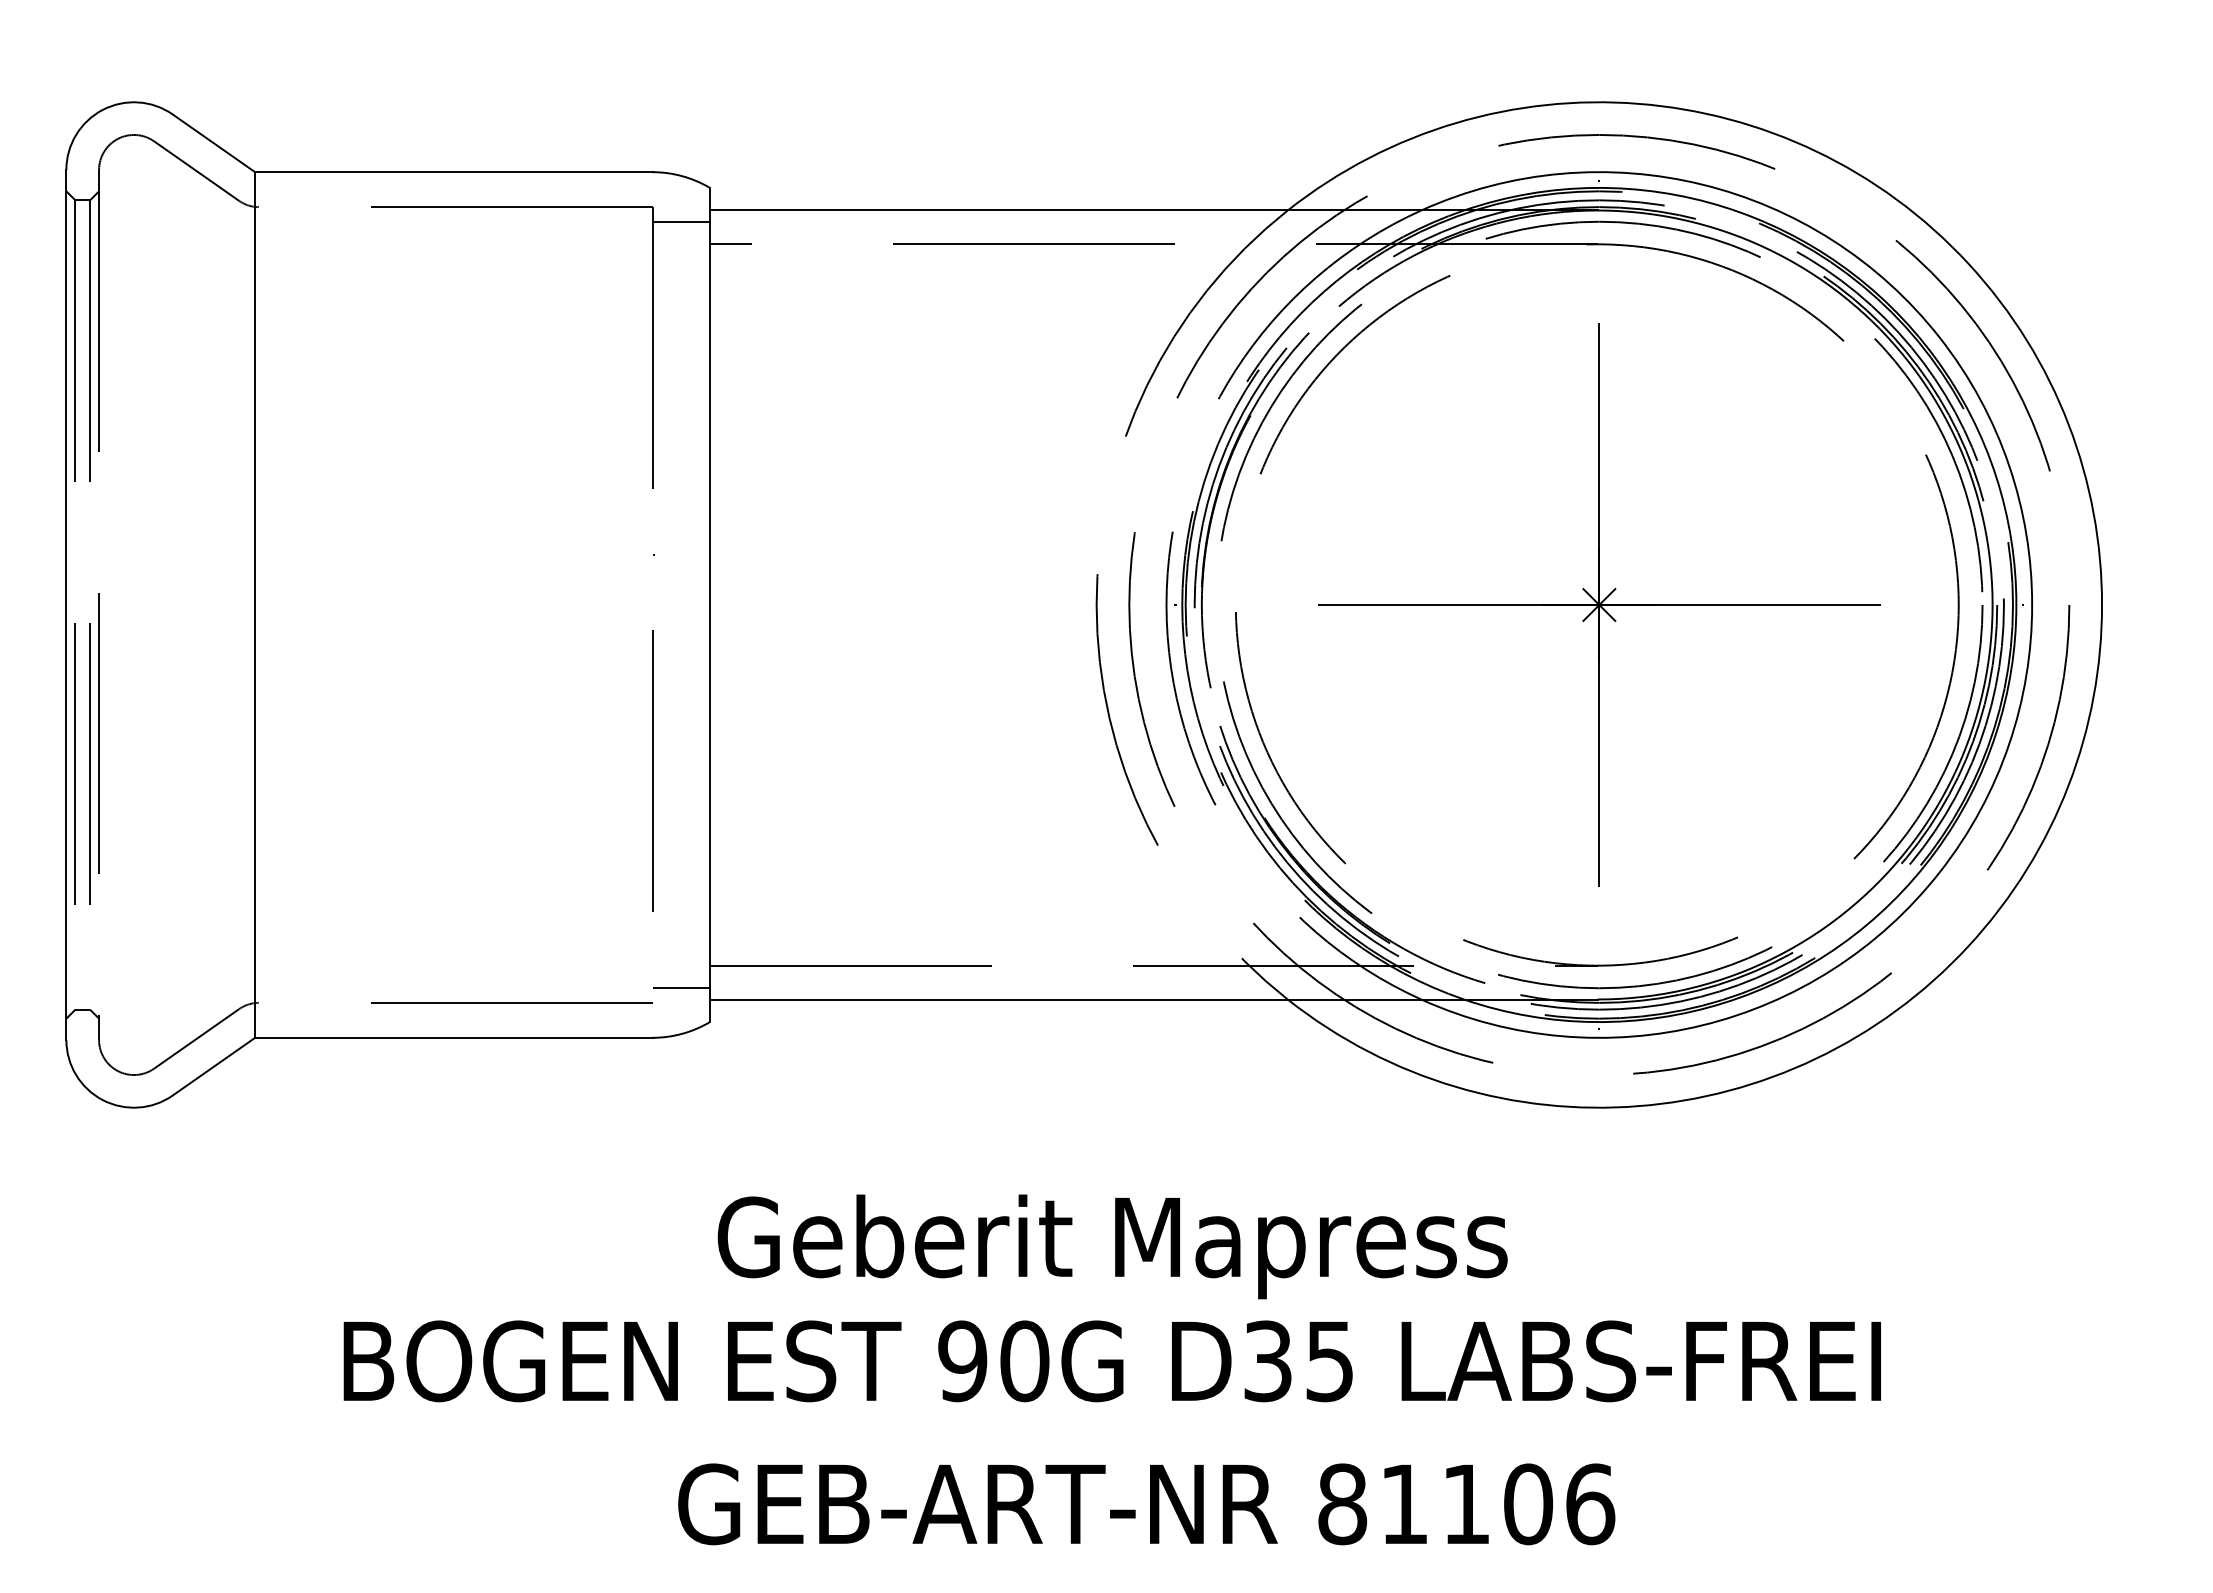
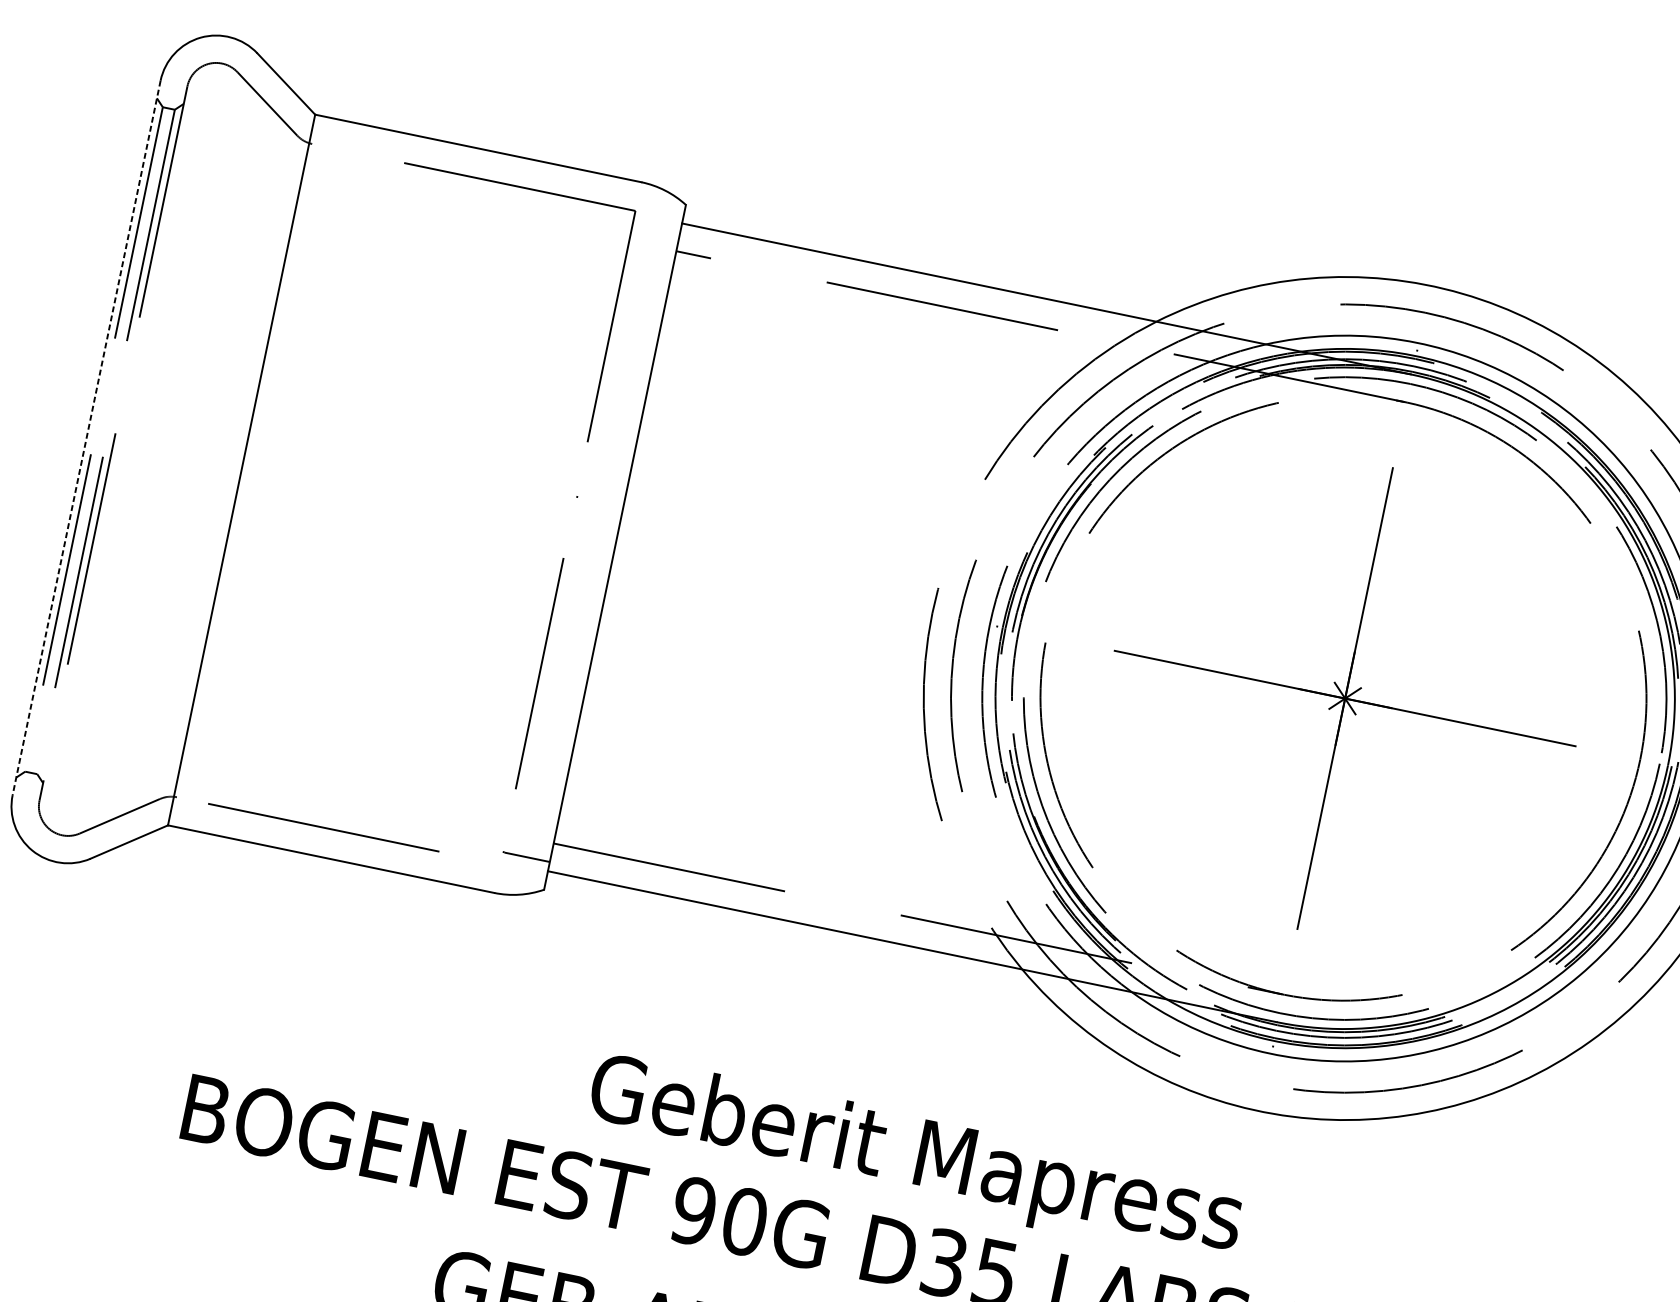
line: (681, 221) -> (656, 227), removed
line: (66, 605) -> (86, 438), solid -> dashed
line: (511, 1002) -> (323, 827), moved
text: (1112, 1246) -> (915, 1158), moved

